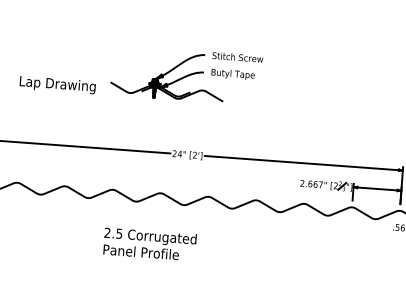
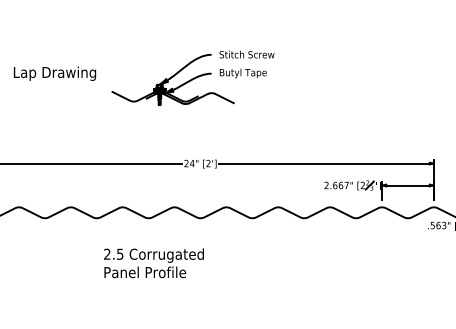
text: (58, 84) -> (55, 73), moved
text: (149, 244) -> (153, 263), moved

